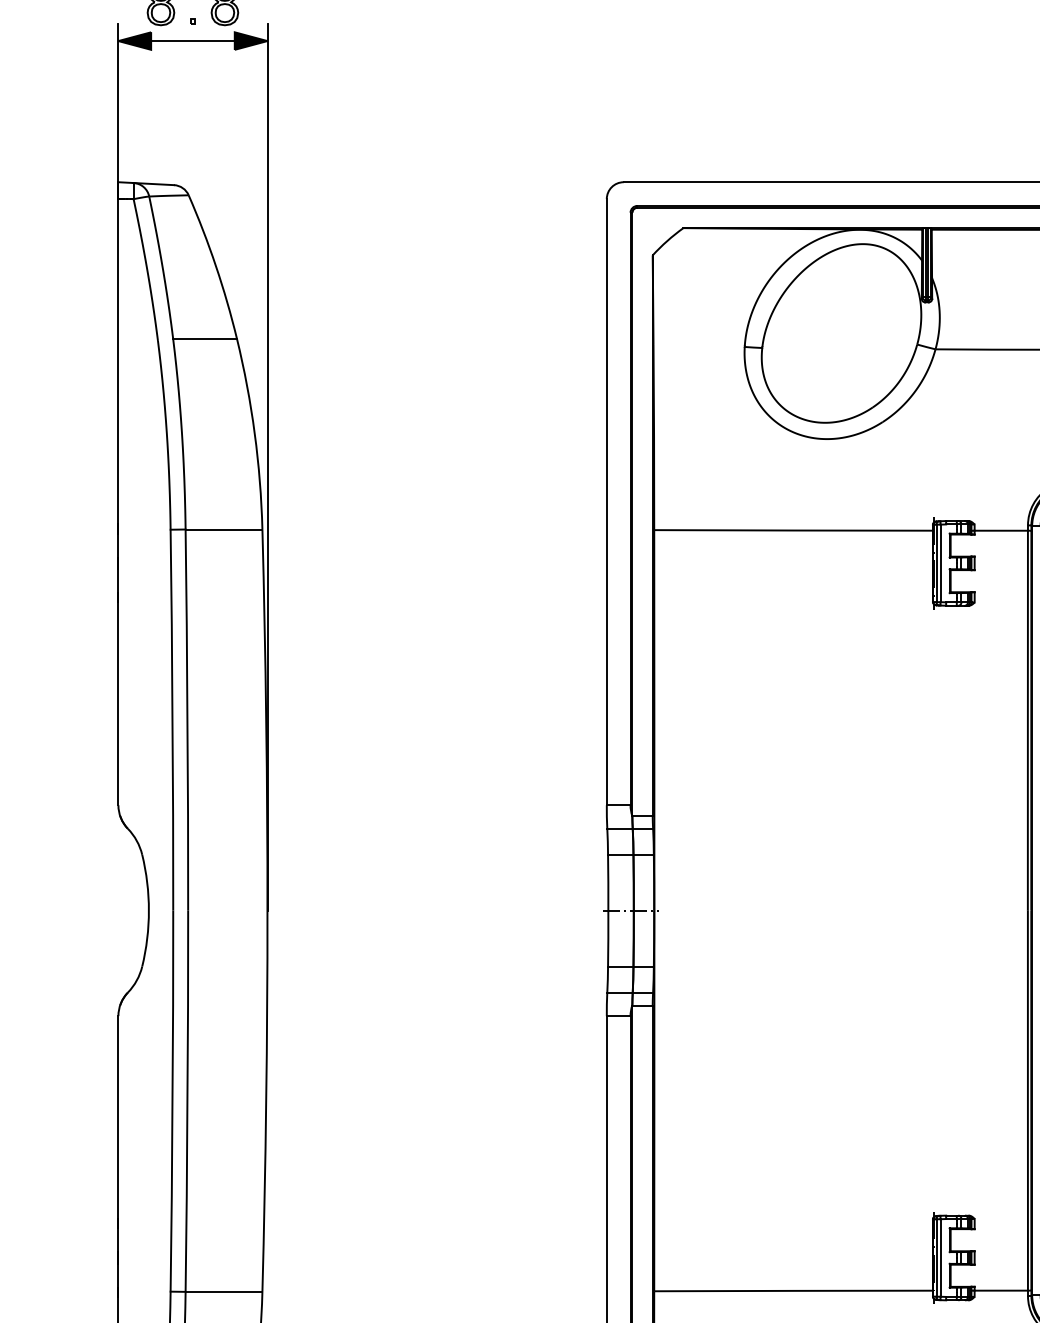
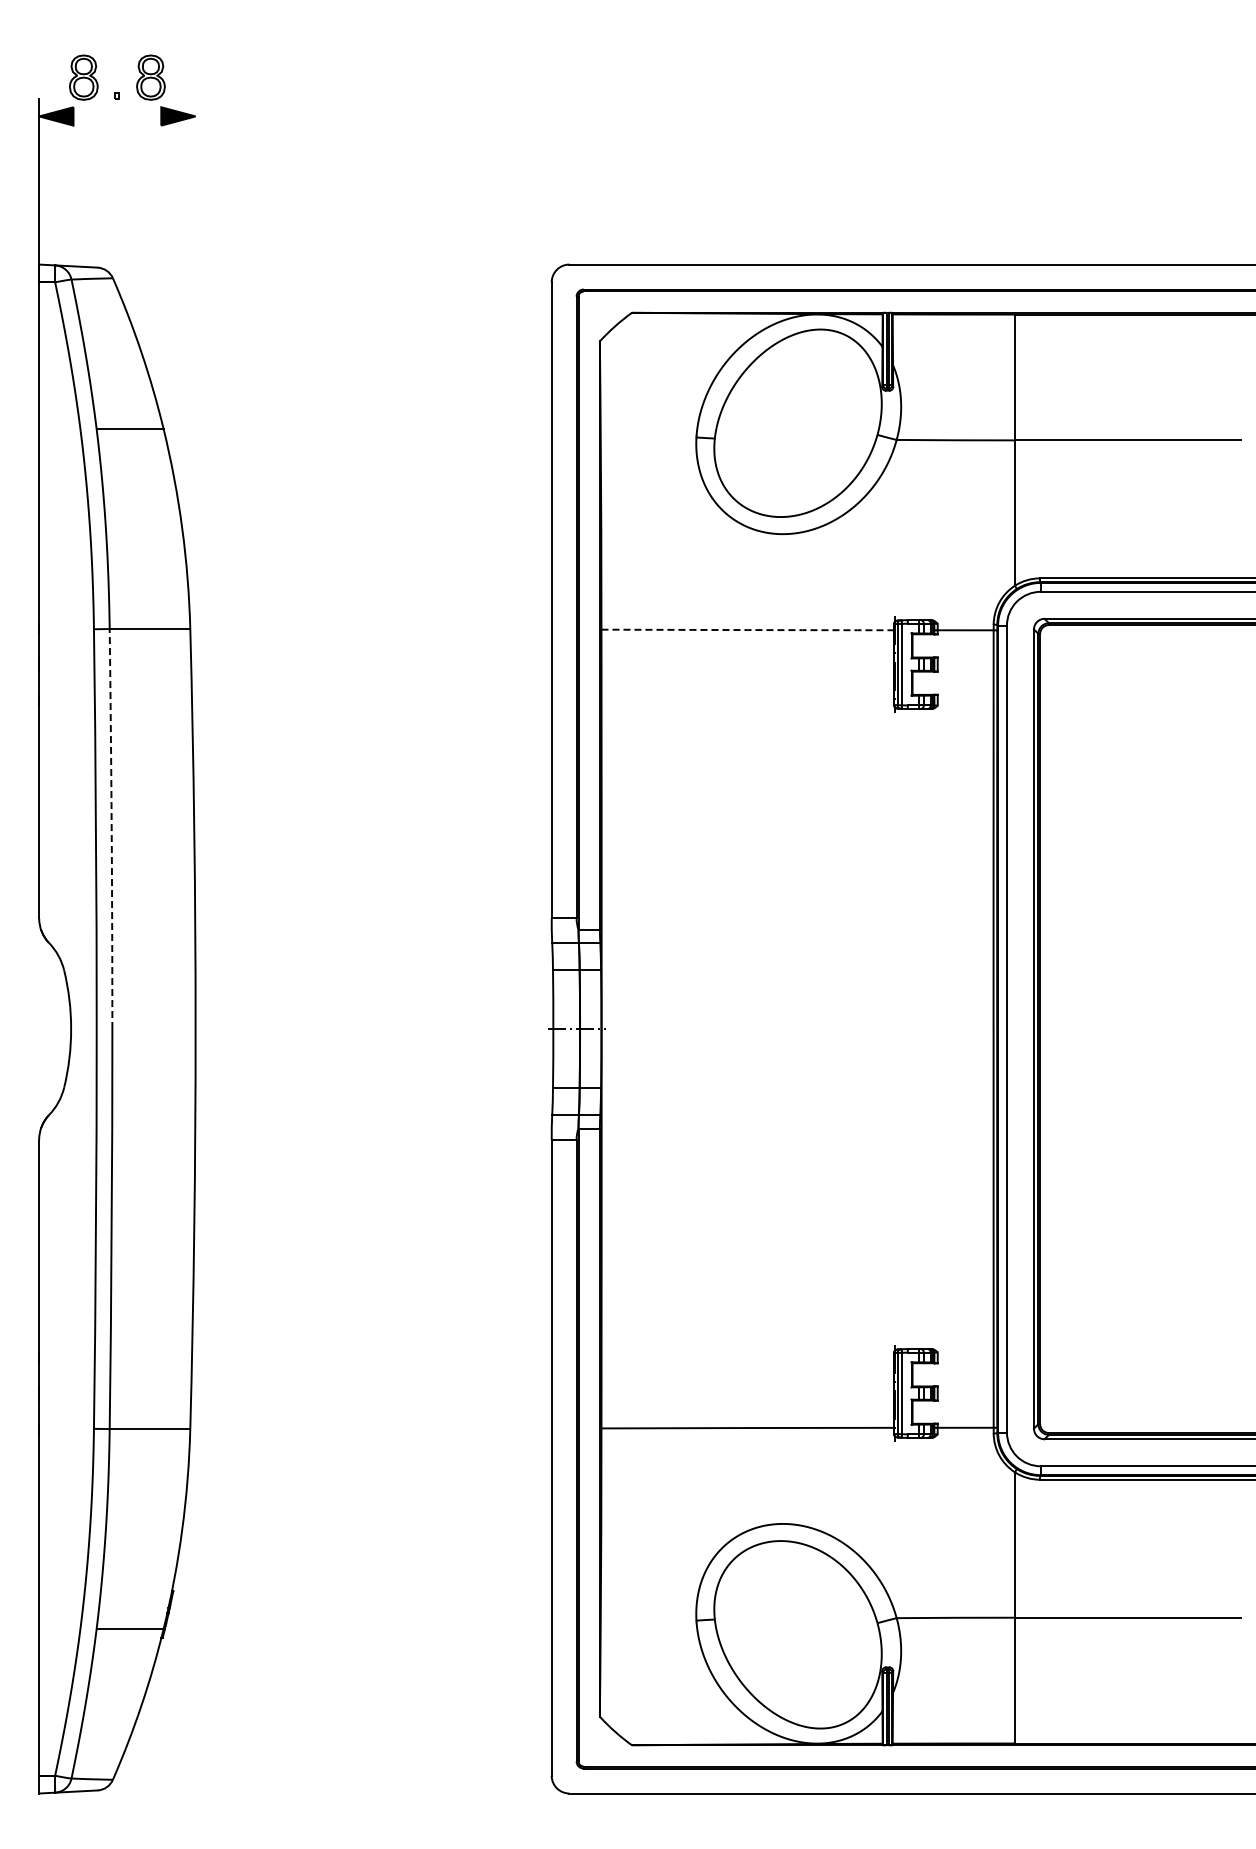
line: (193, 41) -> (117, 116), removed
line: (267, 467) -> (195, 563), removed
arc: (793, 530) -> (747, 630), solid -> dashed
arc: (187, 720) -> (111, 829), solid -> dashed

